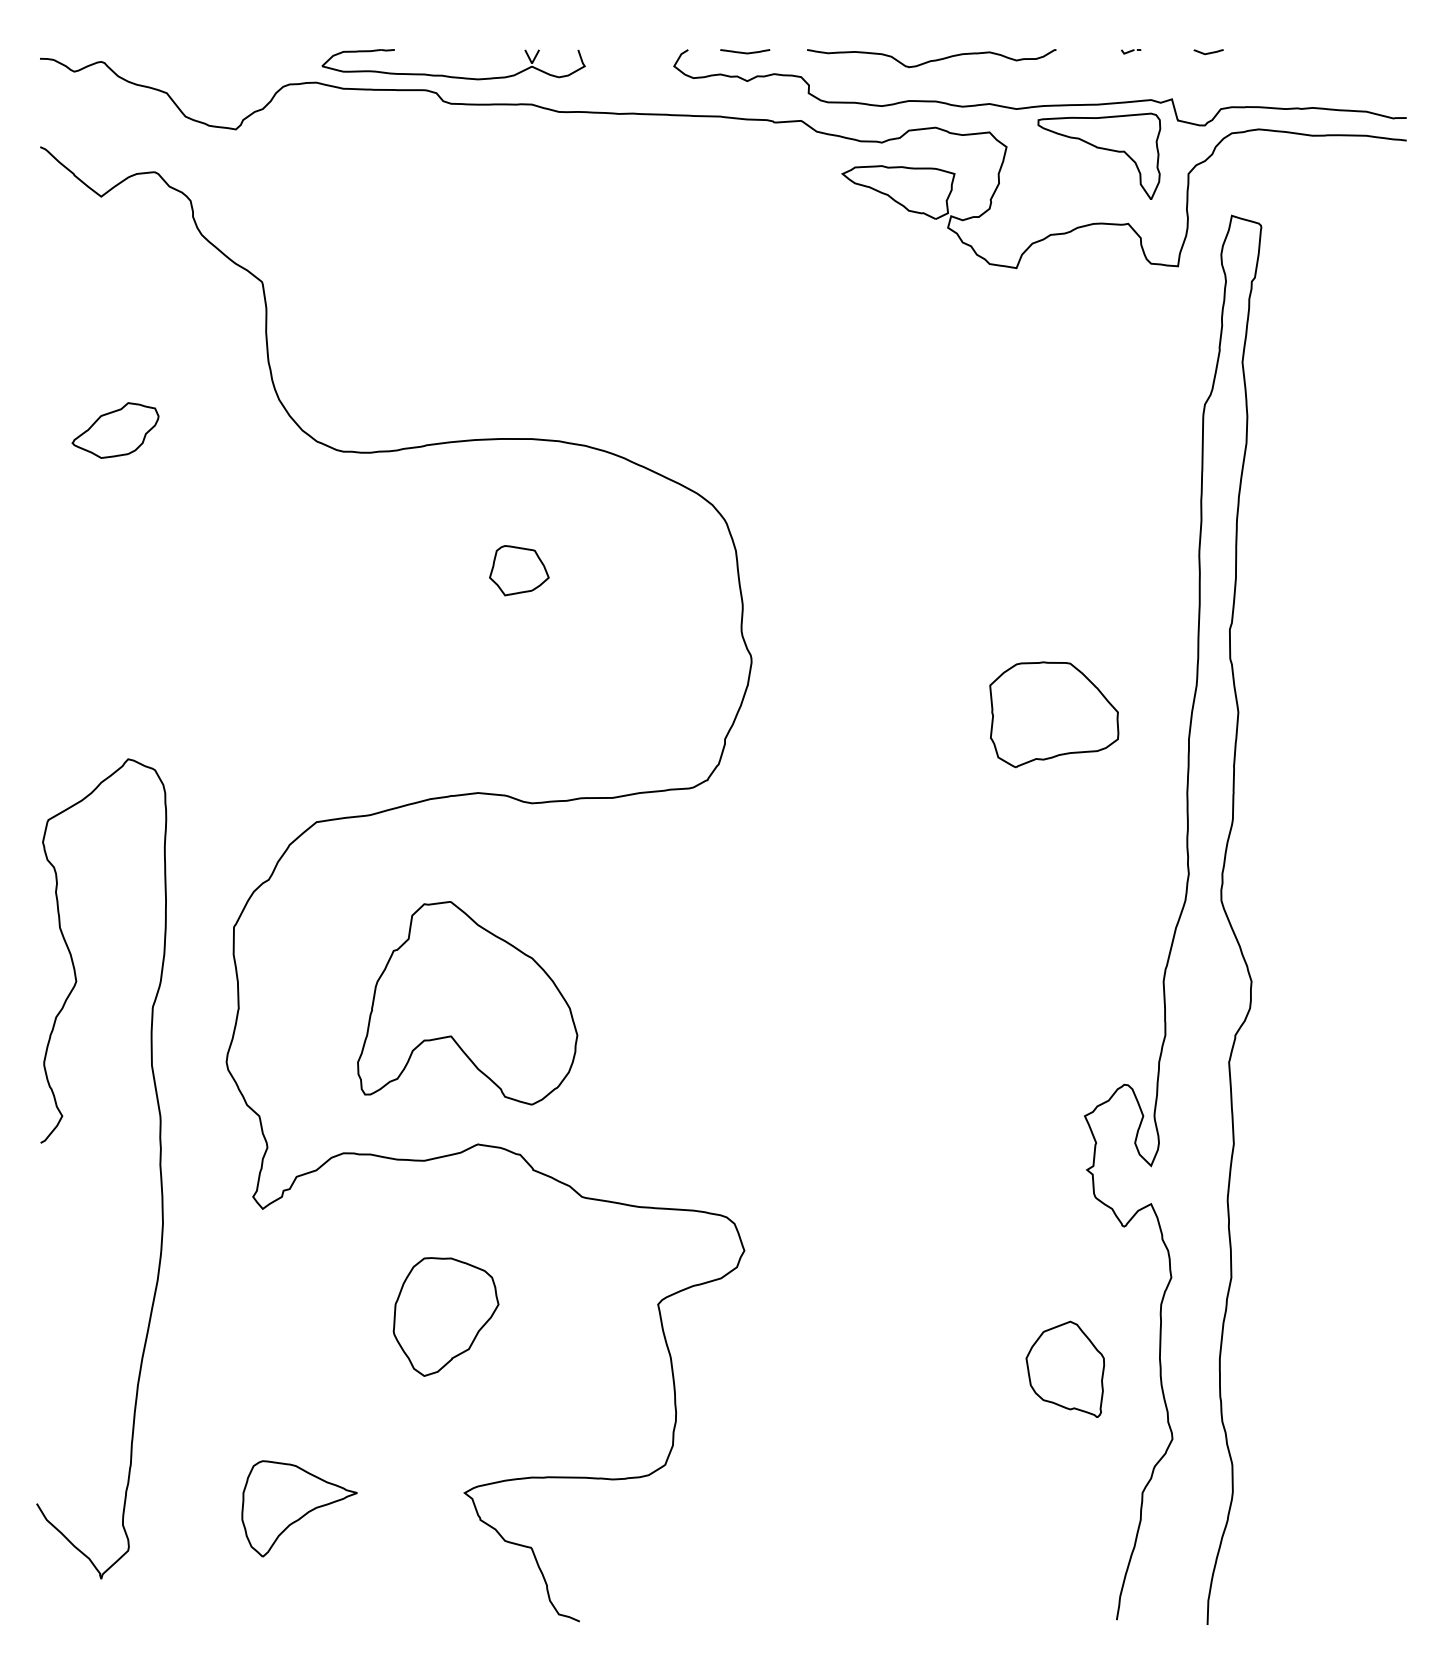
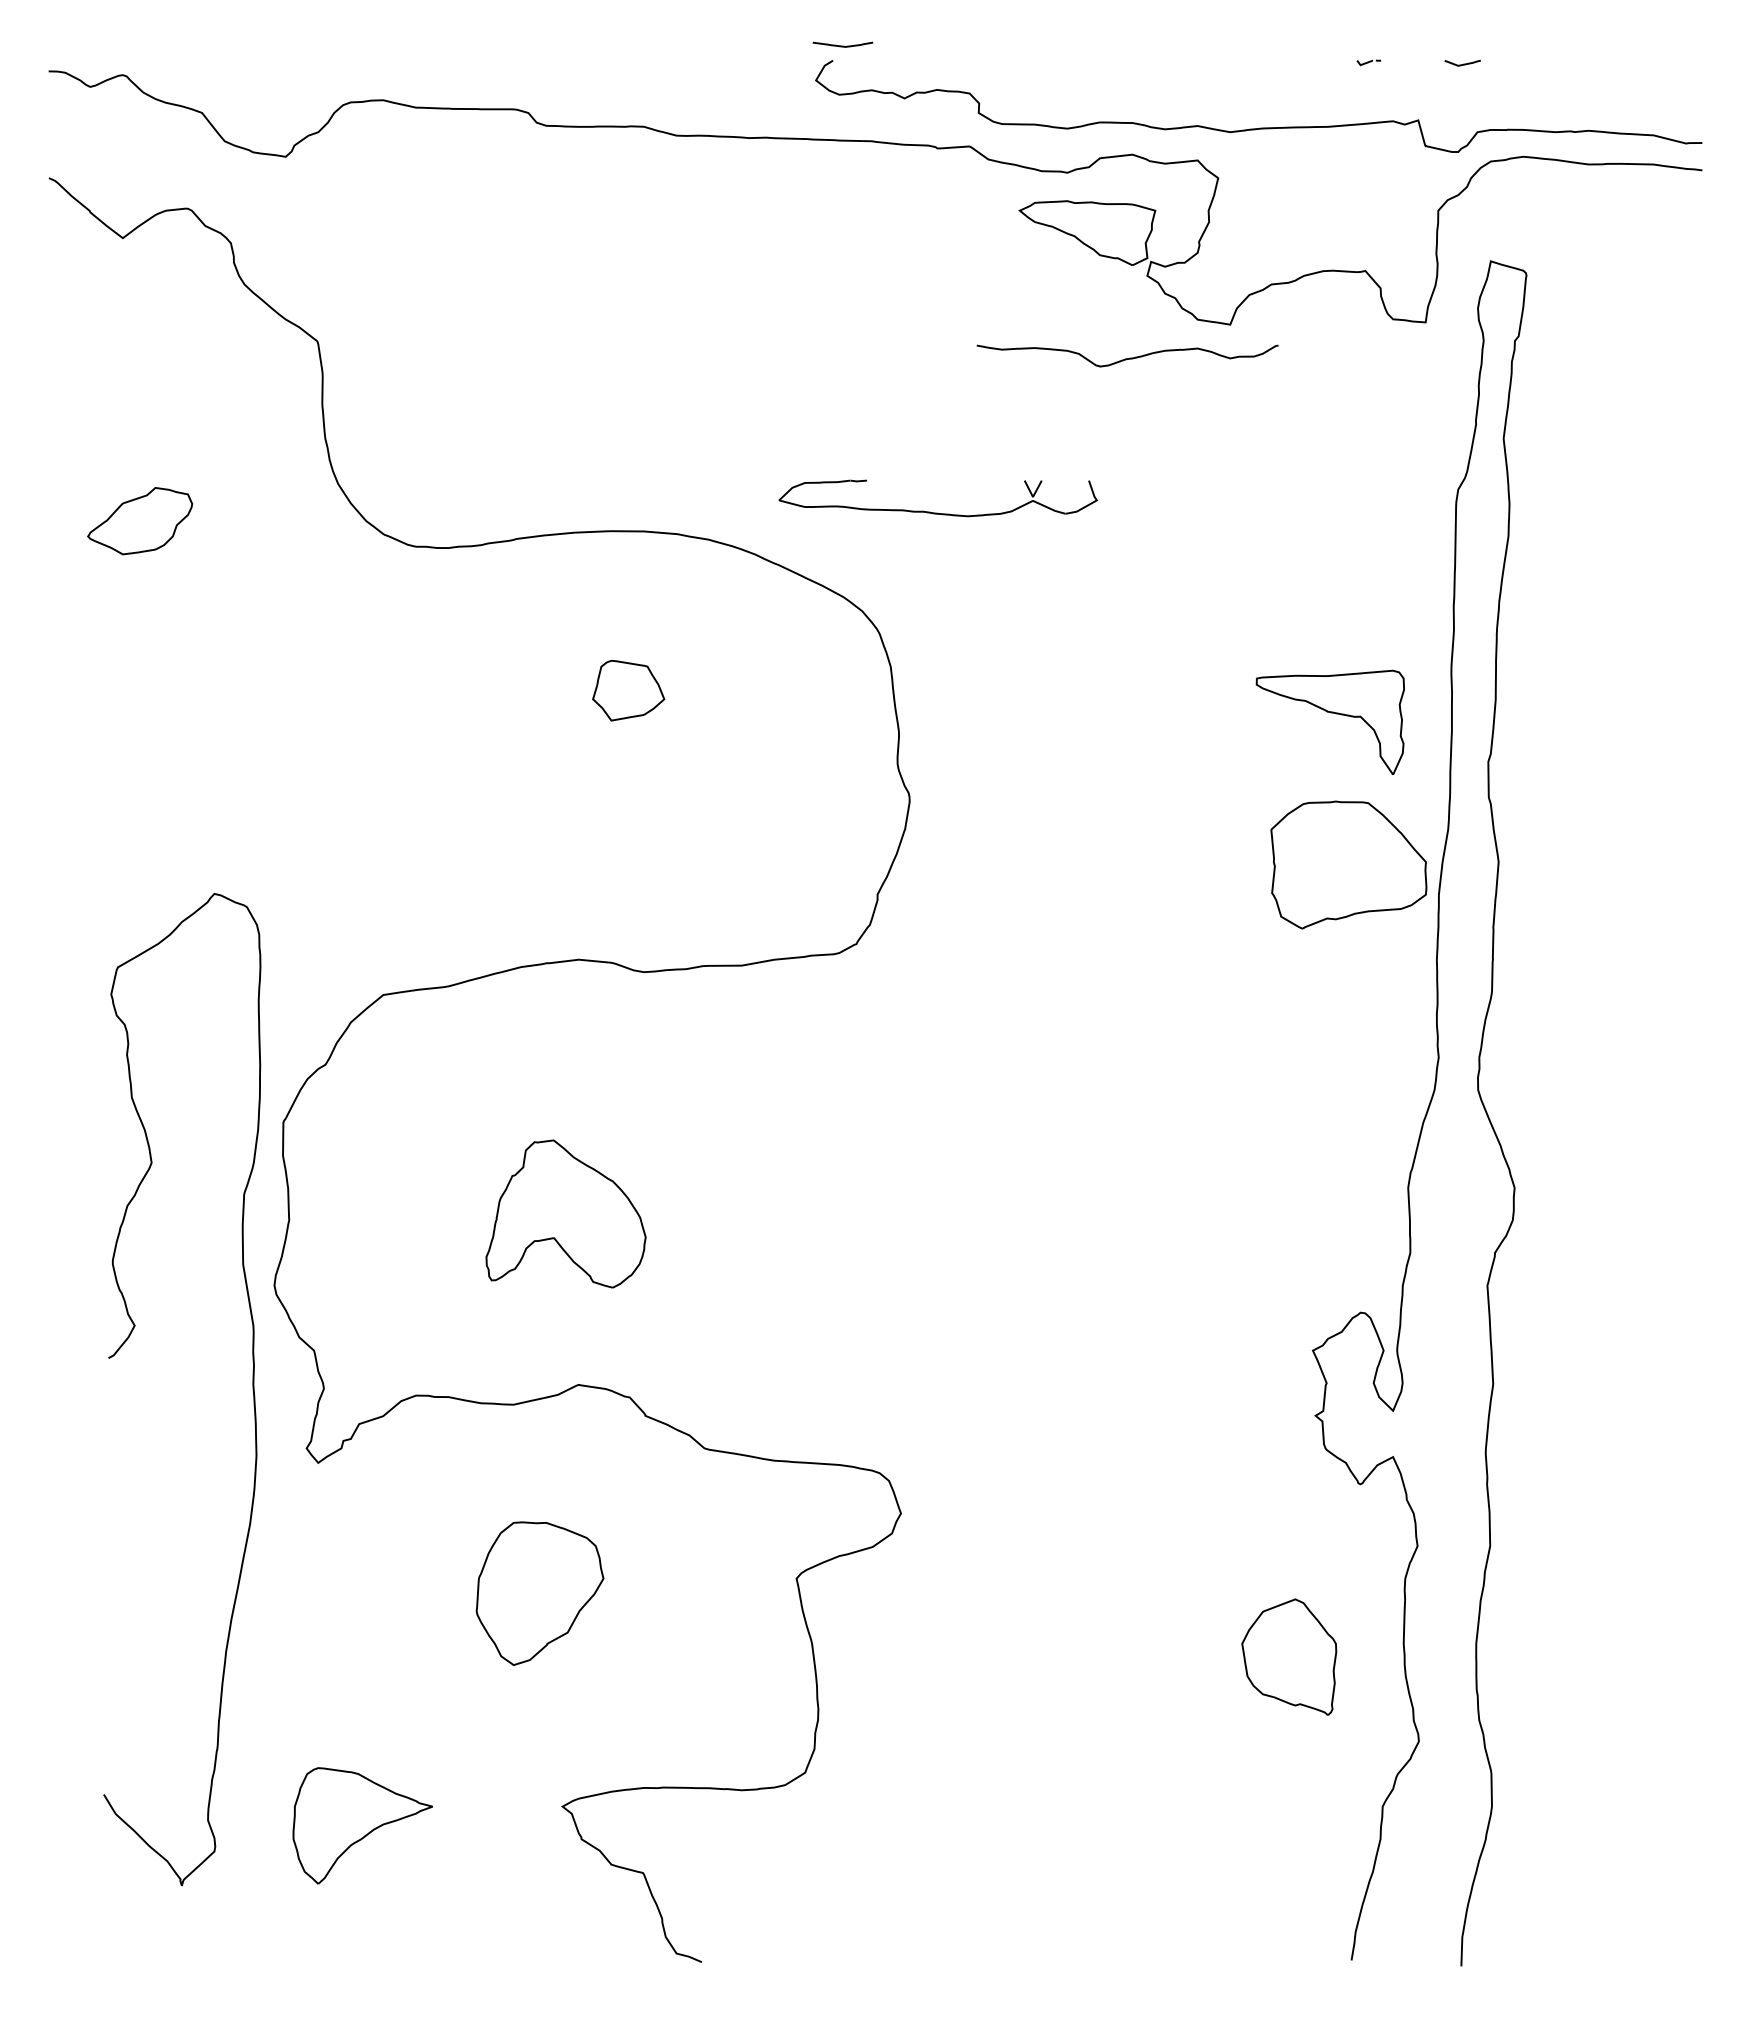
curve: (744, 52) -> (842, 45), moved
curve: (933, 59) -> (1129, 357), moved
part: (453, 76) -> (937, 512), moved
part: (1099, 149) -> (1330, 713), moved
part: (1053, 714) -> (1348, 864), moved
part: (467, 1002) -> (565, 1213), size x0.6
curve: (159, 1168) -> (252, 1389), moved

